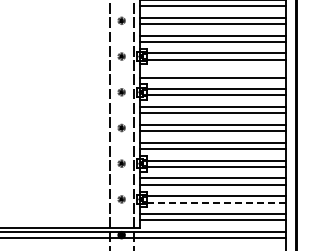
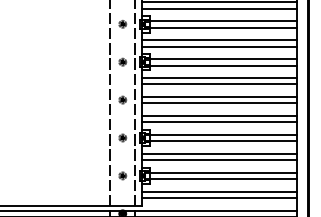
line: (212, 71) -> (219, 40), added
line: (217, 202) -> (224, 179), dashed -> solid

